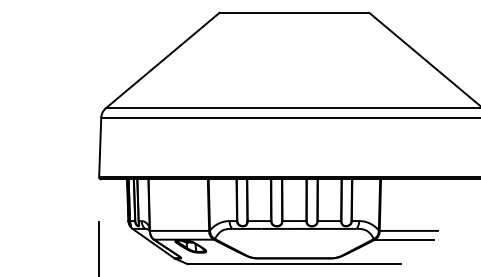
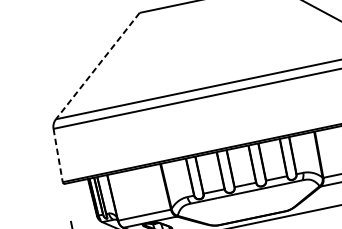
line: (162, 60) -> (97, 66), solid -> dashed
line: (100, 147) -> (58, 155), solid -> dashed

